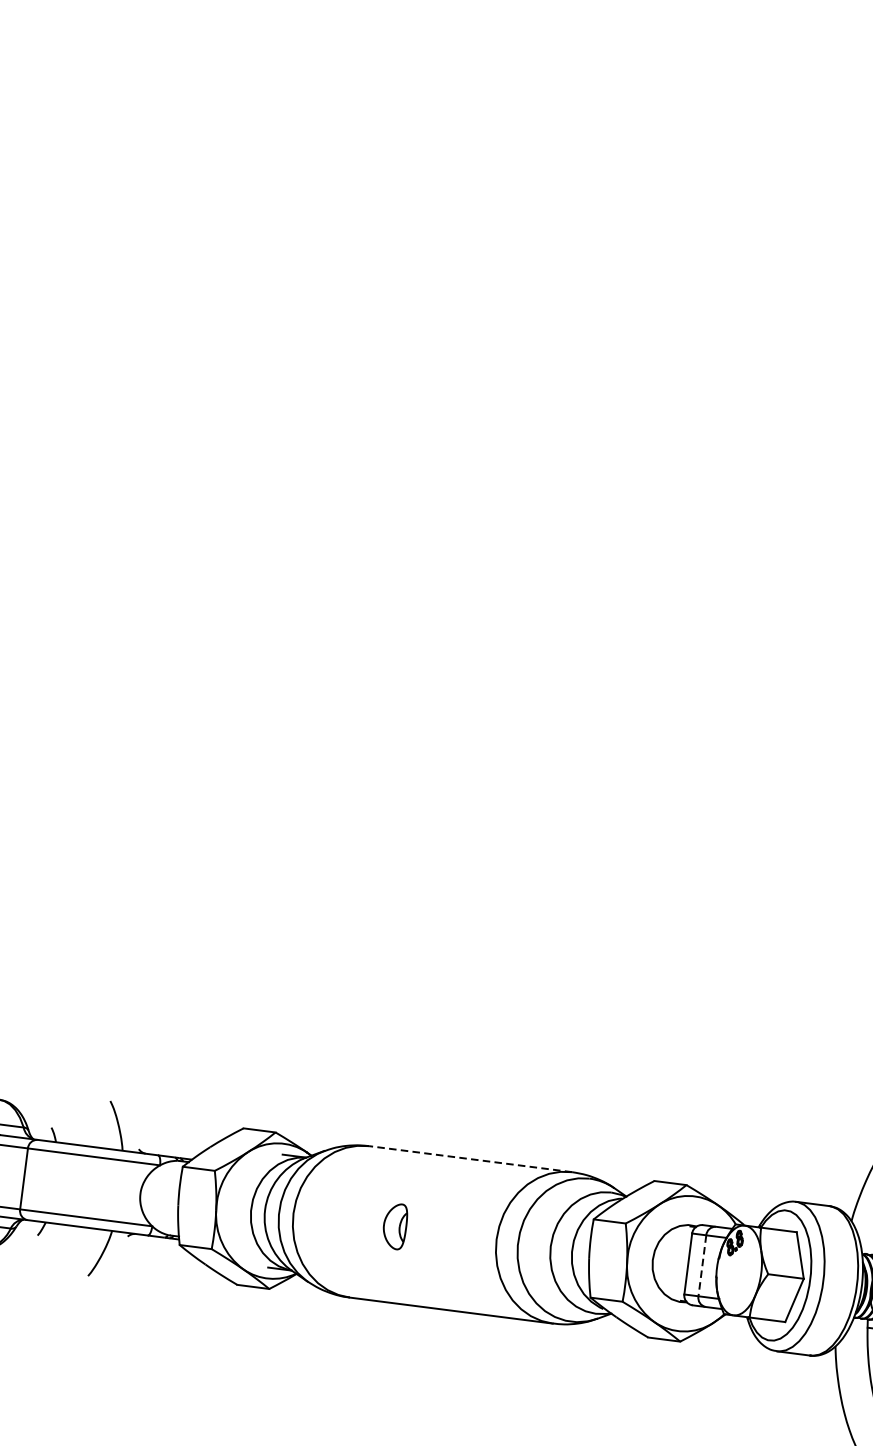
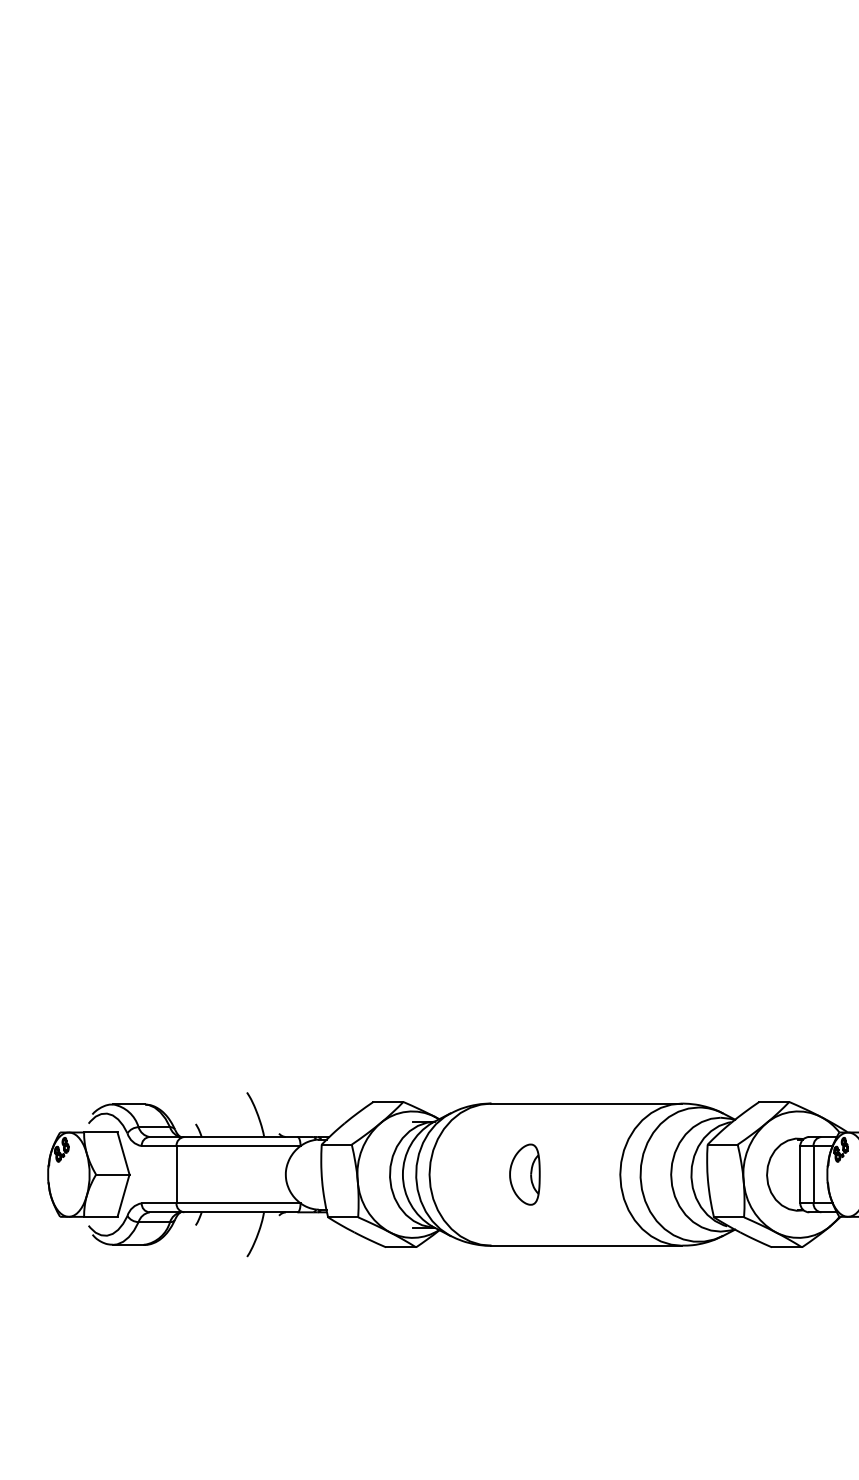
line: (470, 1159) -> (586, 1103), dashed -> solid
part: (394, 1226) -> (524, 1174), size x1.43
line: (702, 1265) -> (813, 1174), dashed -> solid

